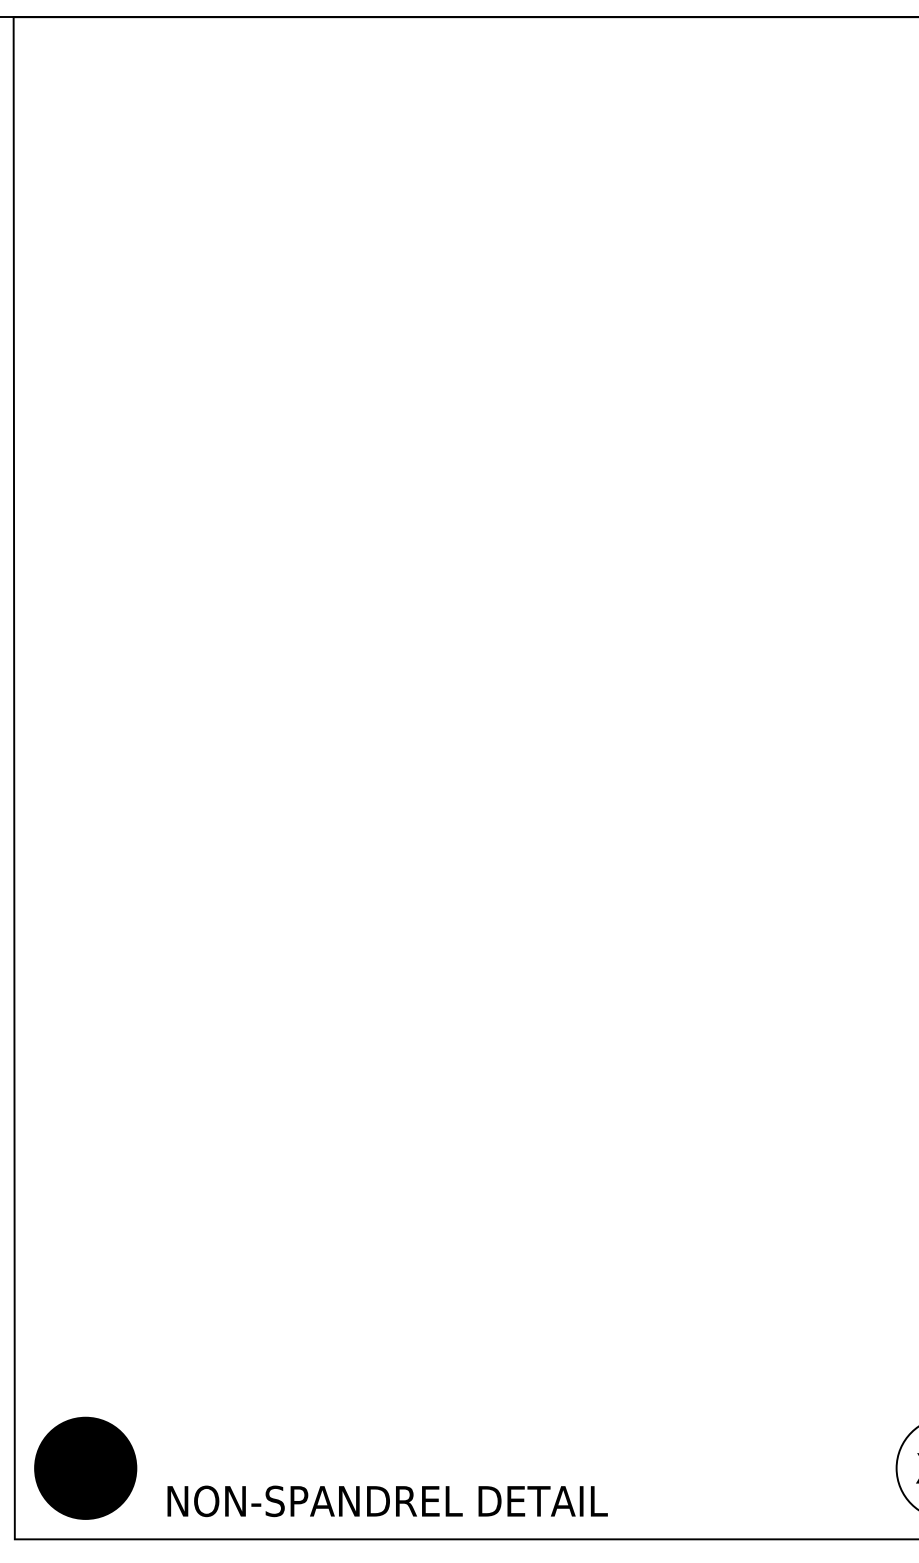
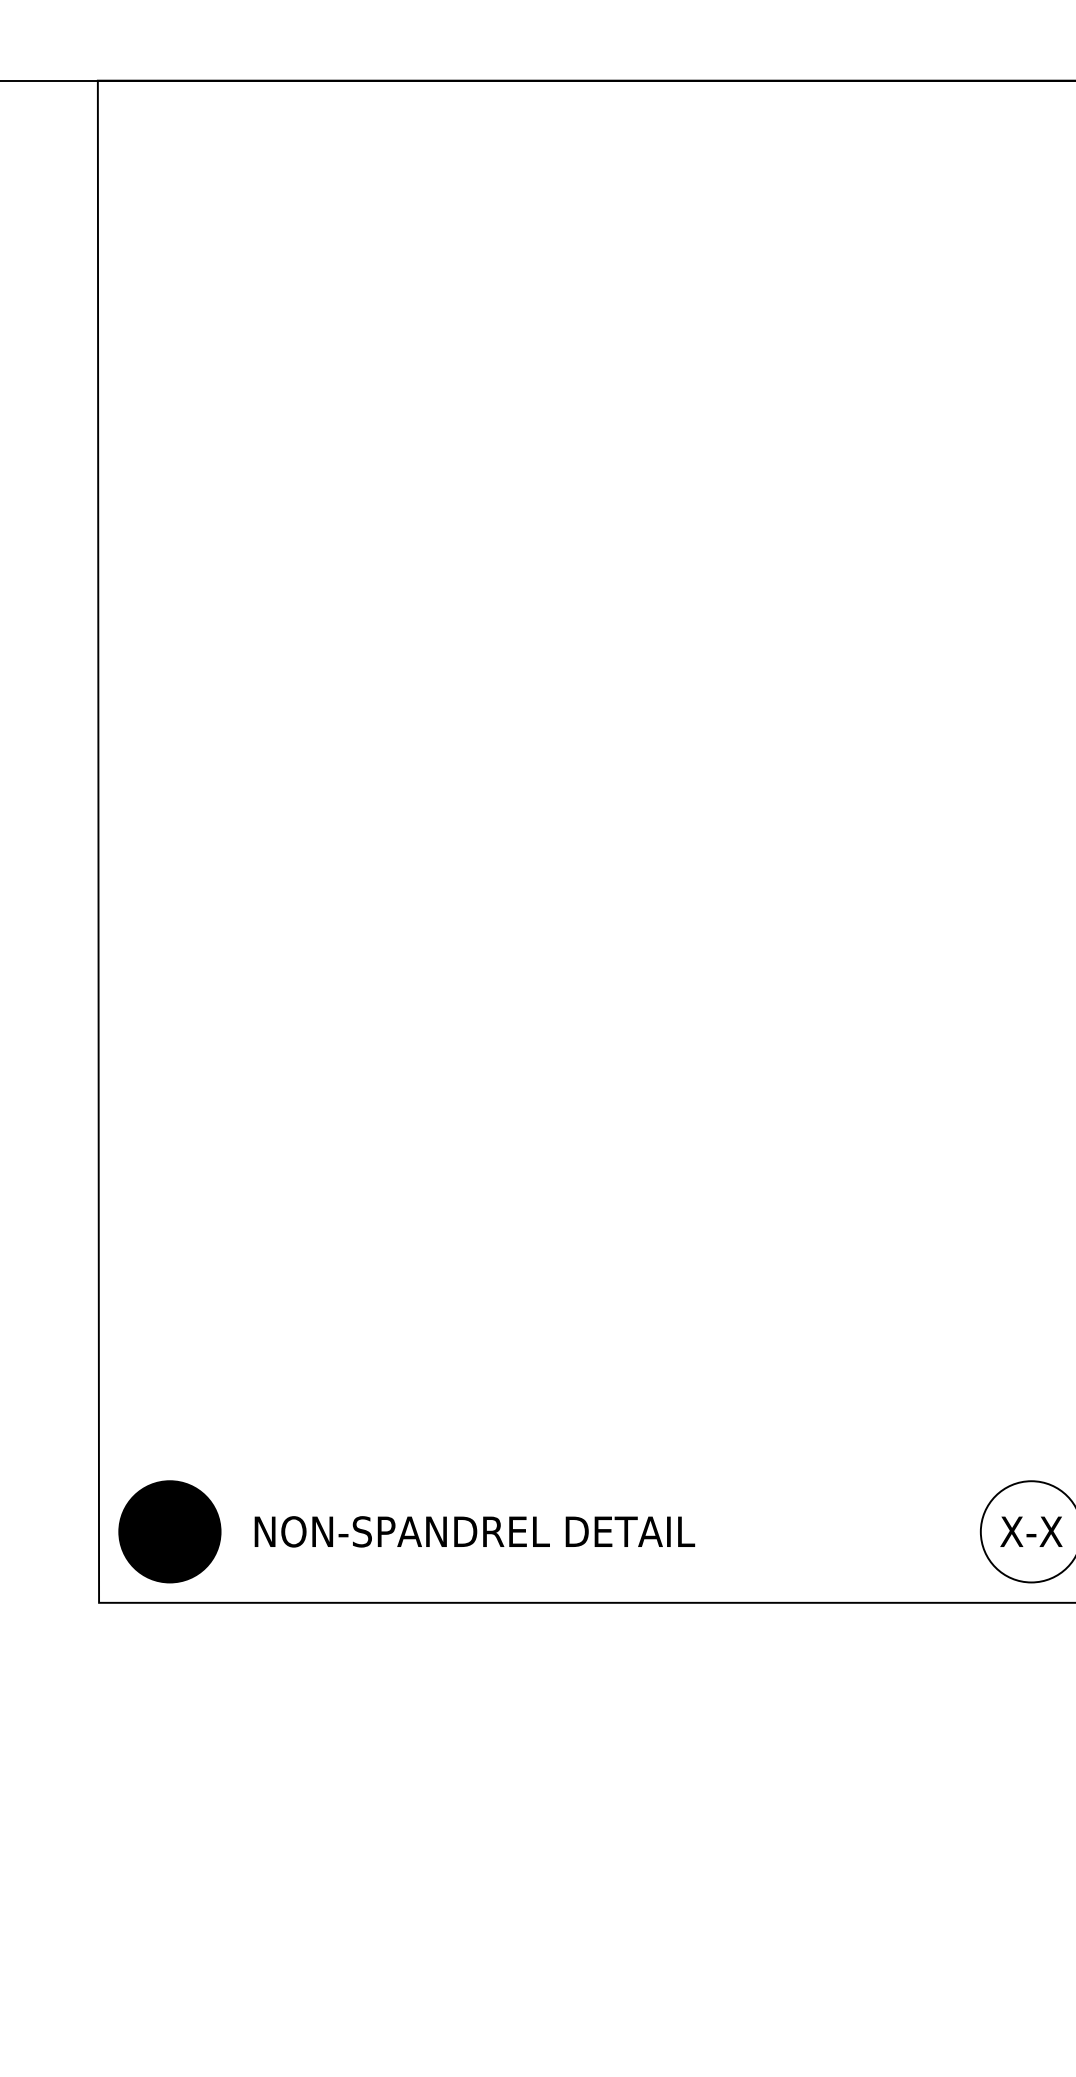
text: (387, 1501) -> (474, 1531), moved

